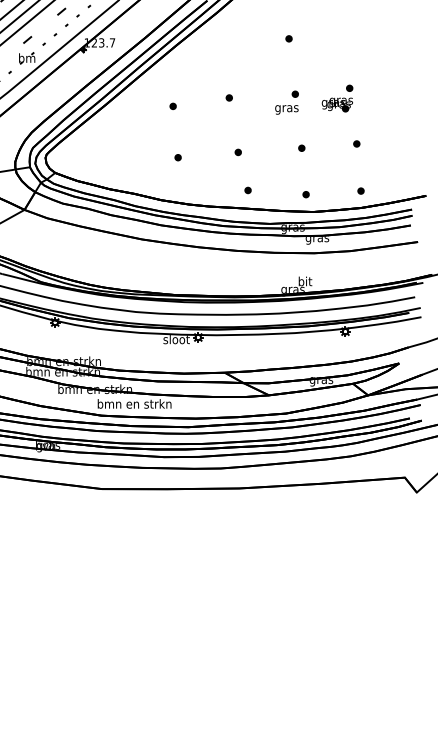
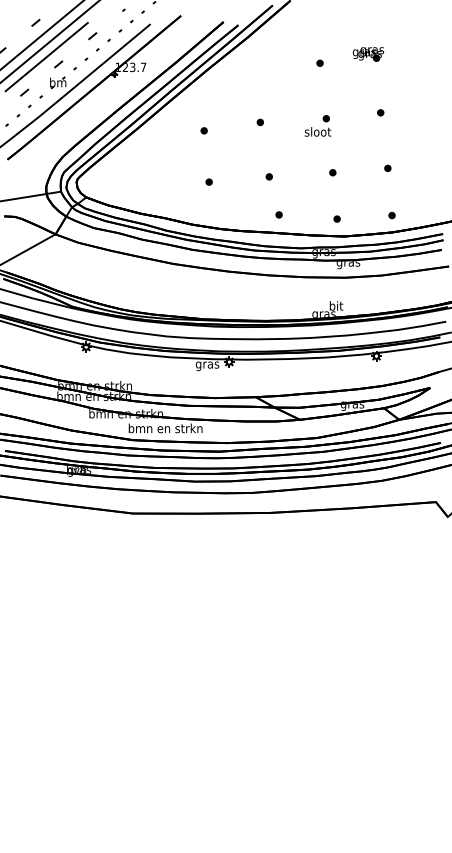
part: (337, 105) -> (368, 54), moved
text: (286, 109) -> (317, 133), gras -> sloot
text: (176, 341) -> (207, 365), sloot -> gras

